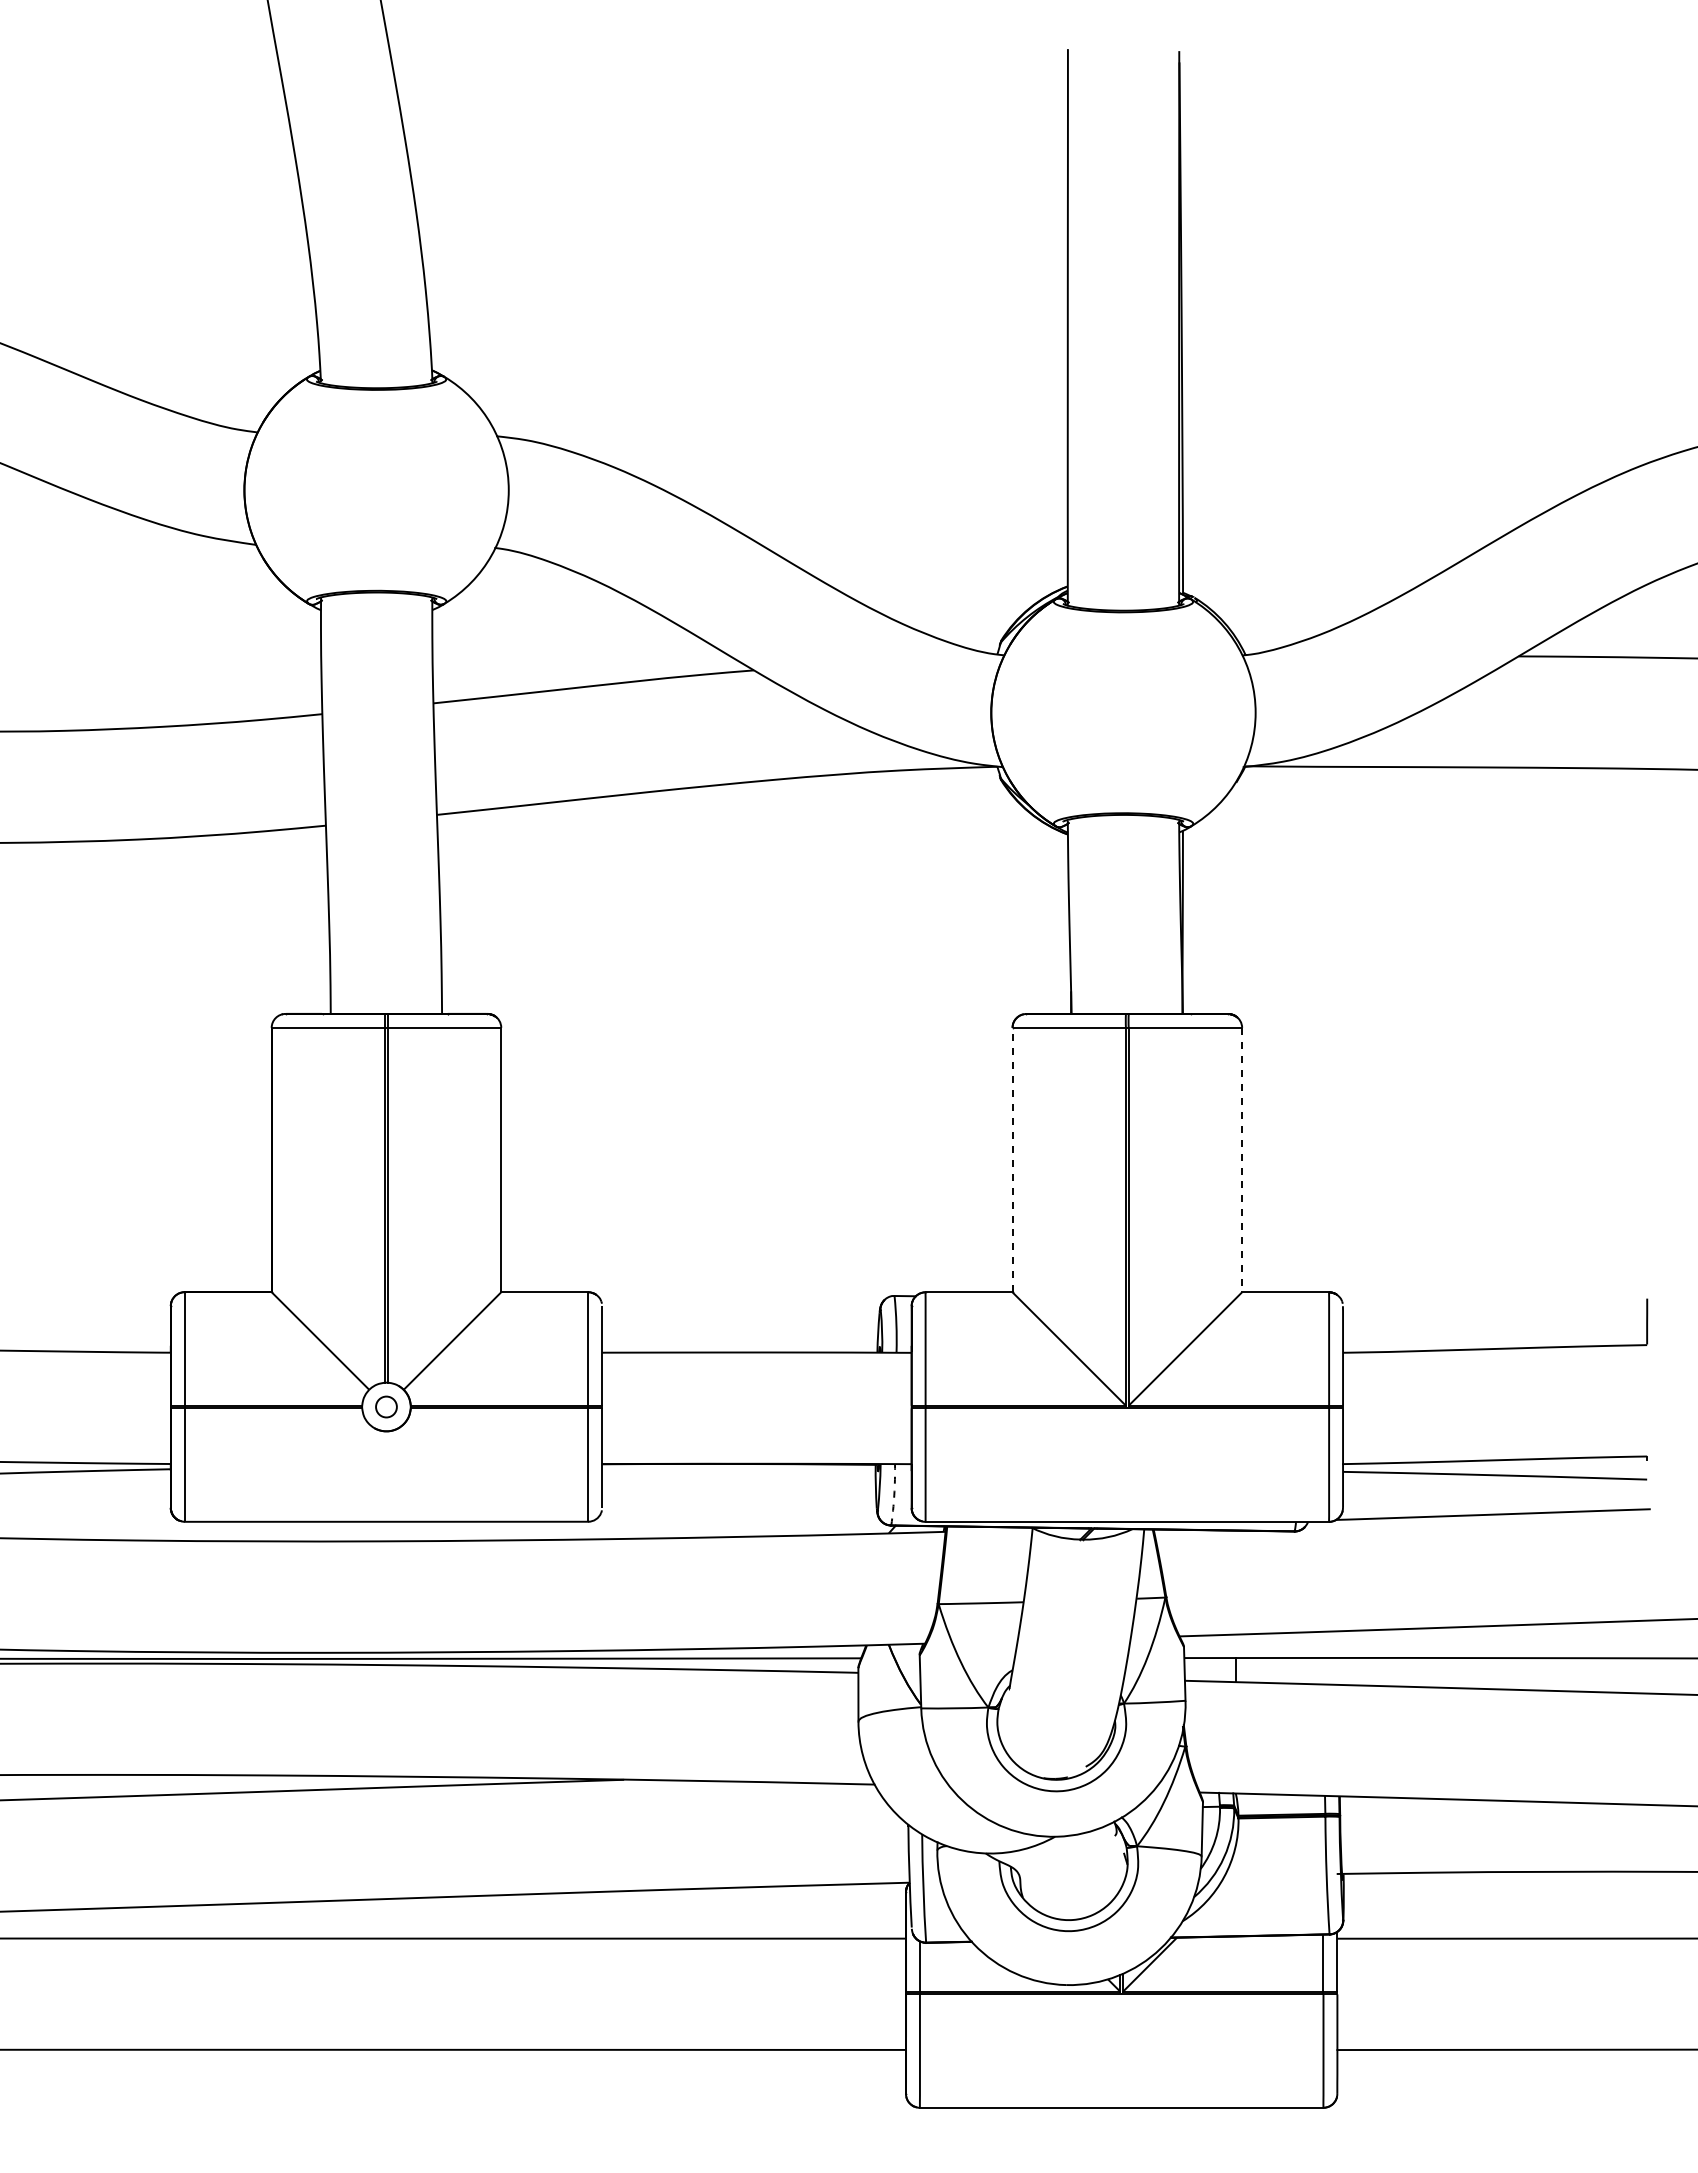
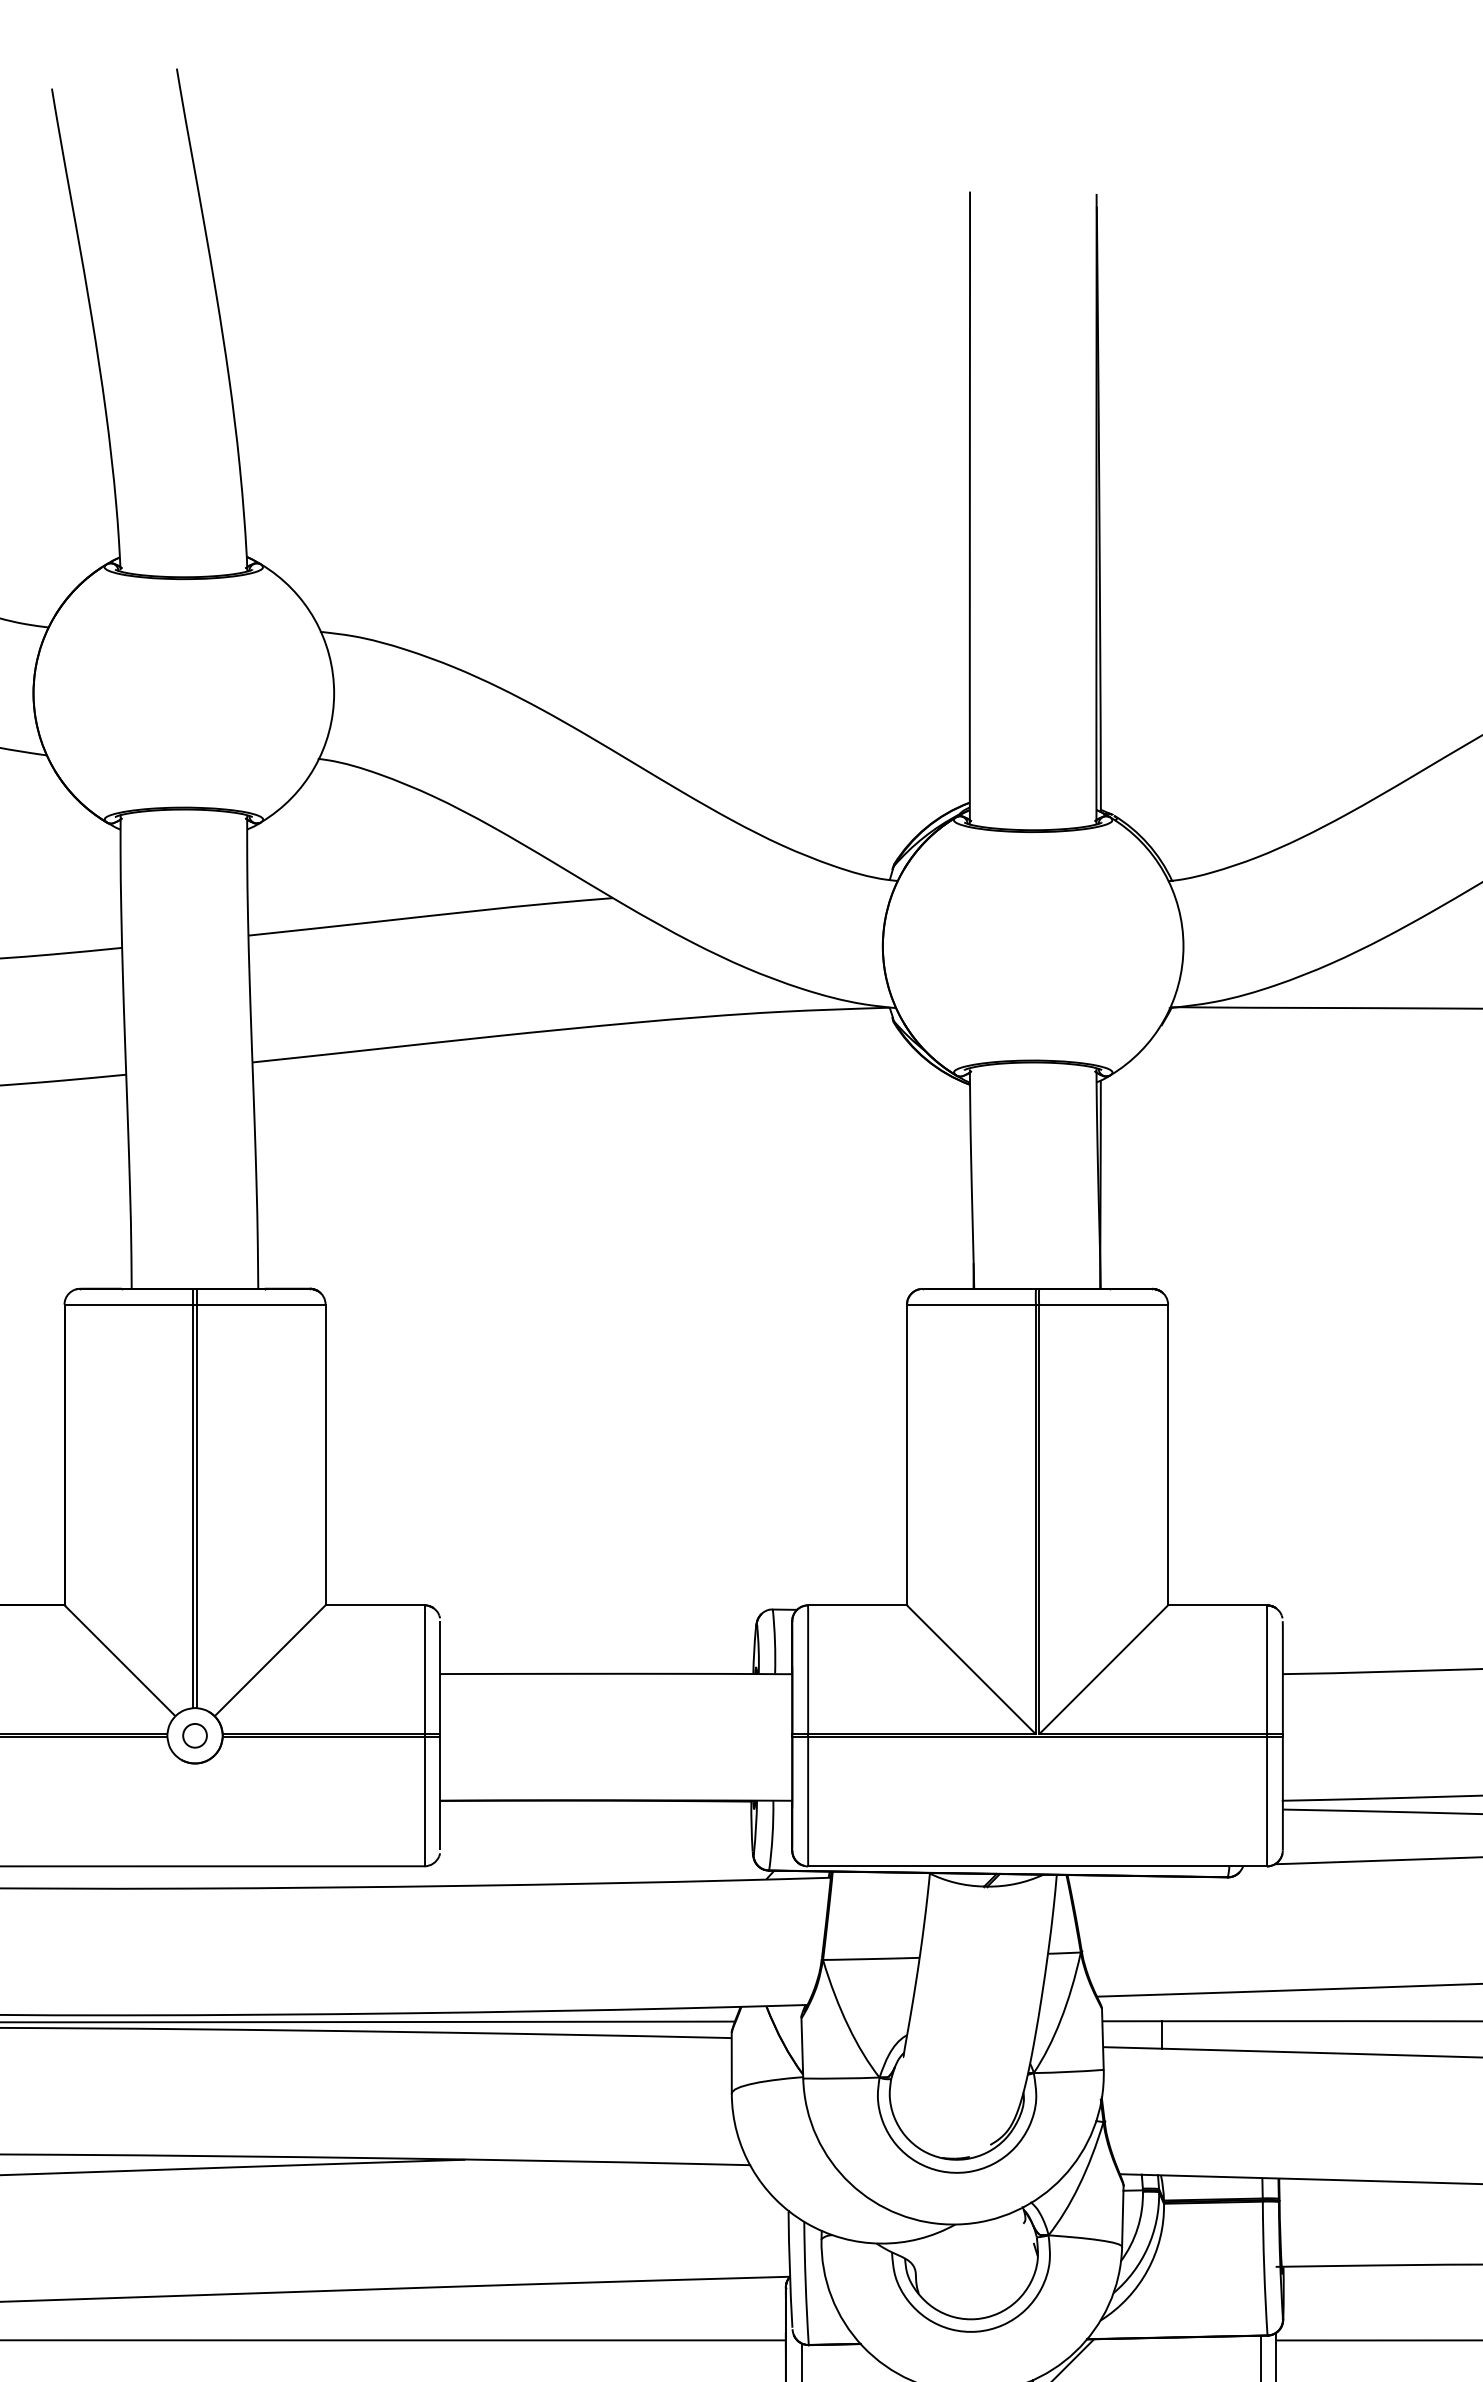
line: (1012, 1159) -> (906, 1454), dashed -> solid
line: (1242, 1160) -> (1168, 1455), dashed -> solid
arc: (894, 1495) -> (772, 1836), dashed -> solid

